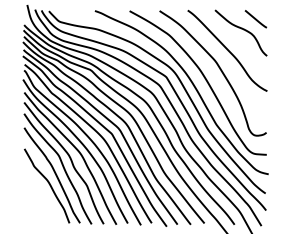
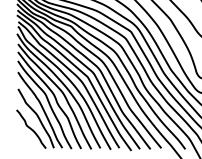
curve: (40, 199) -> (30, 129), added

